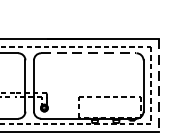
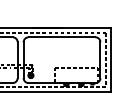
line: (89, 53) -> (62, 37), dashed -> solid
line: (159, 86) -> (111, 60), dashed -> solid

